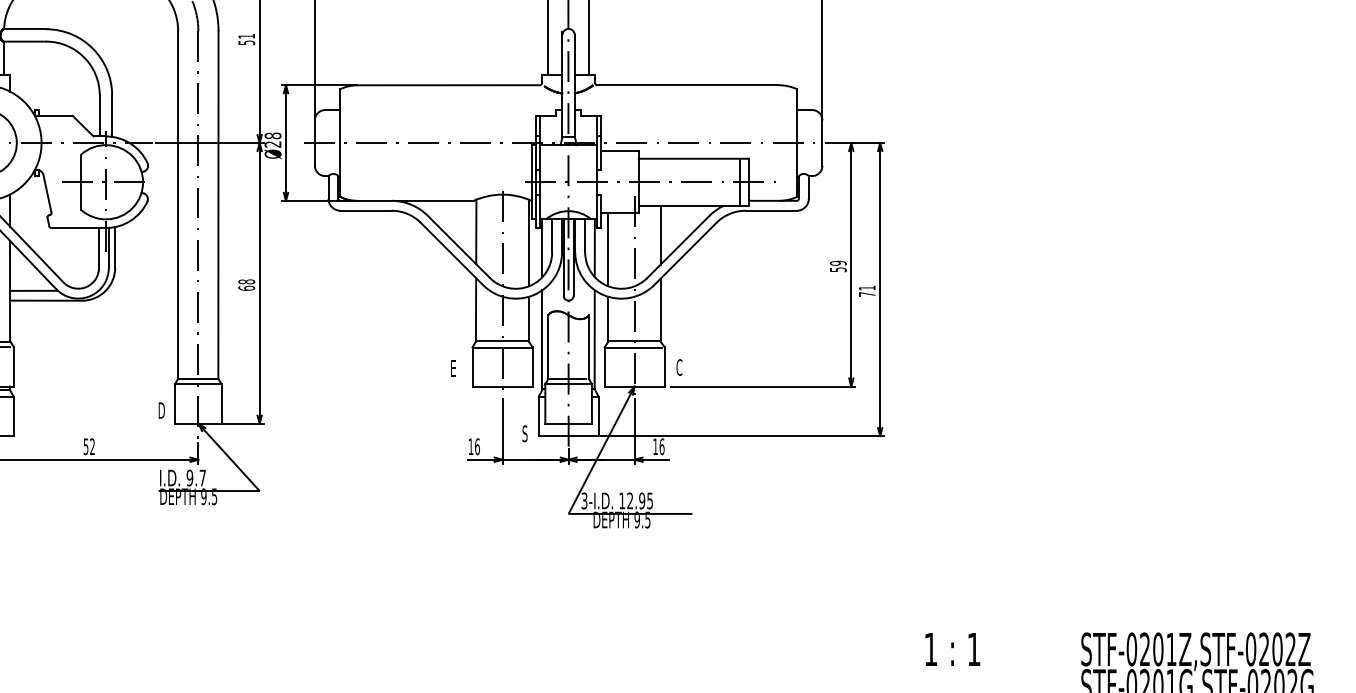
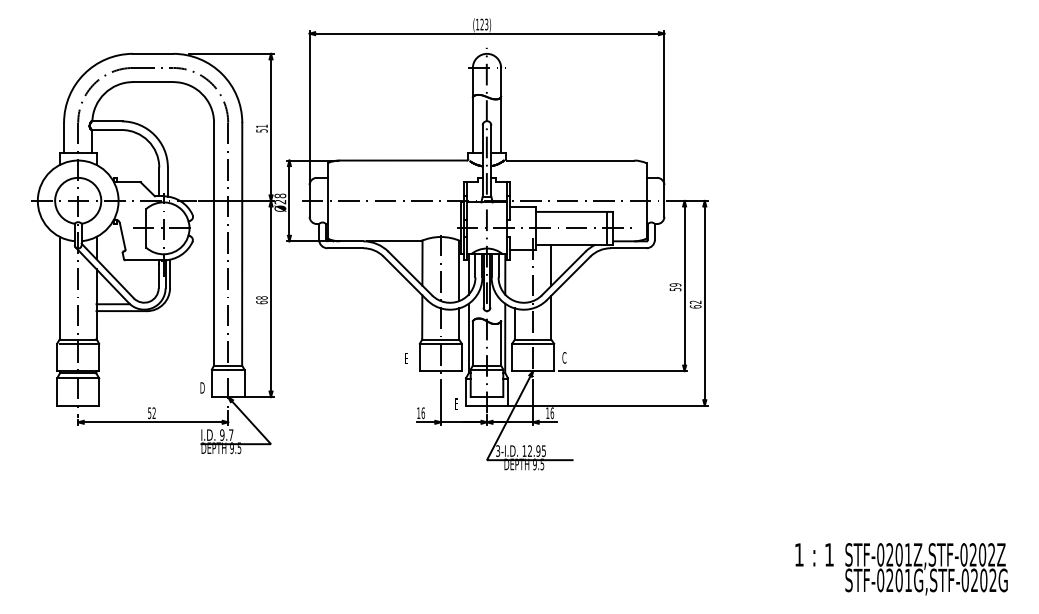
line: (607, 249) -> (514, 275), removed
text: (866, 291) -> (695, 304), 71 -> 62
text: (524, 434) -> (456, 404), S -> E
text: (952, 648) -> (814, 554), moved

